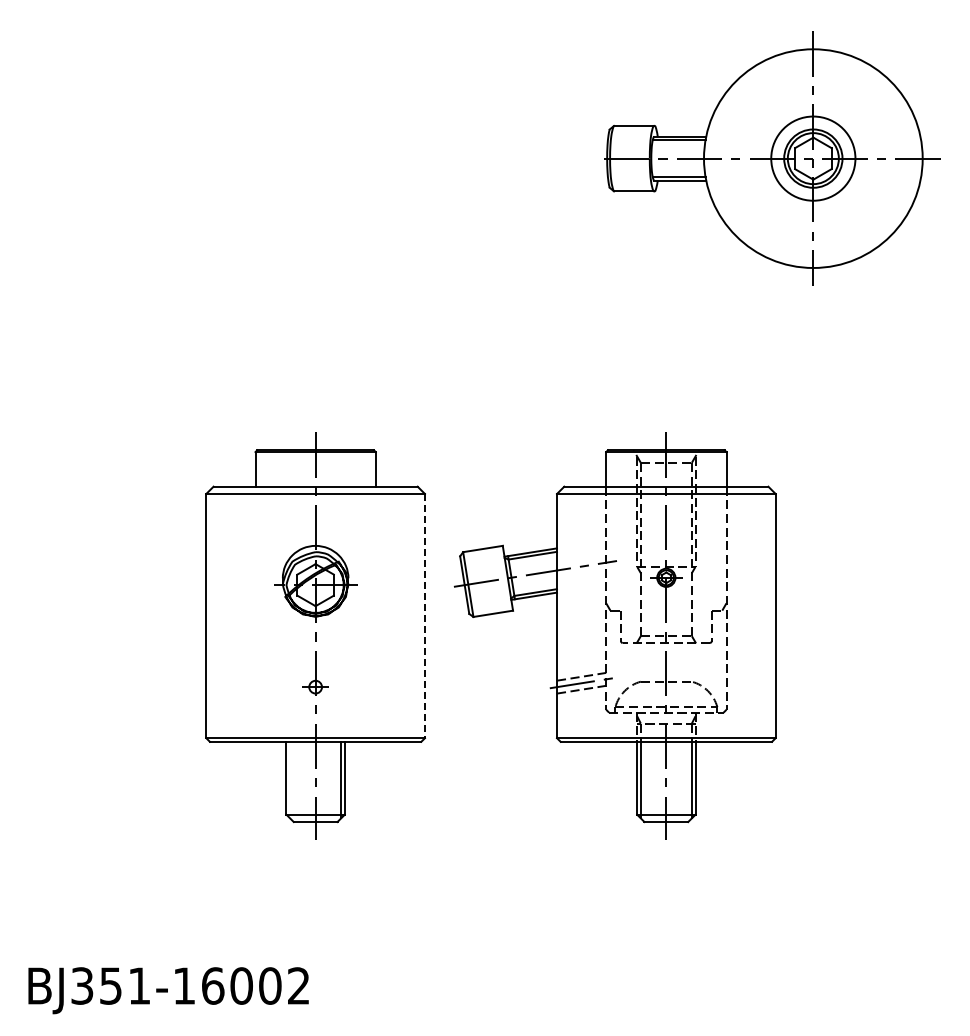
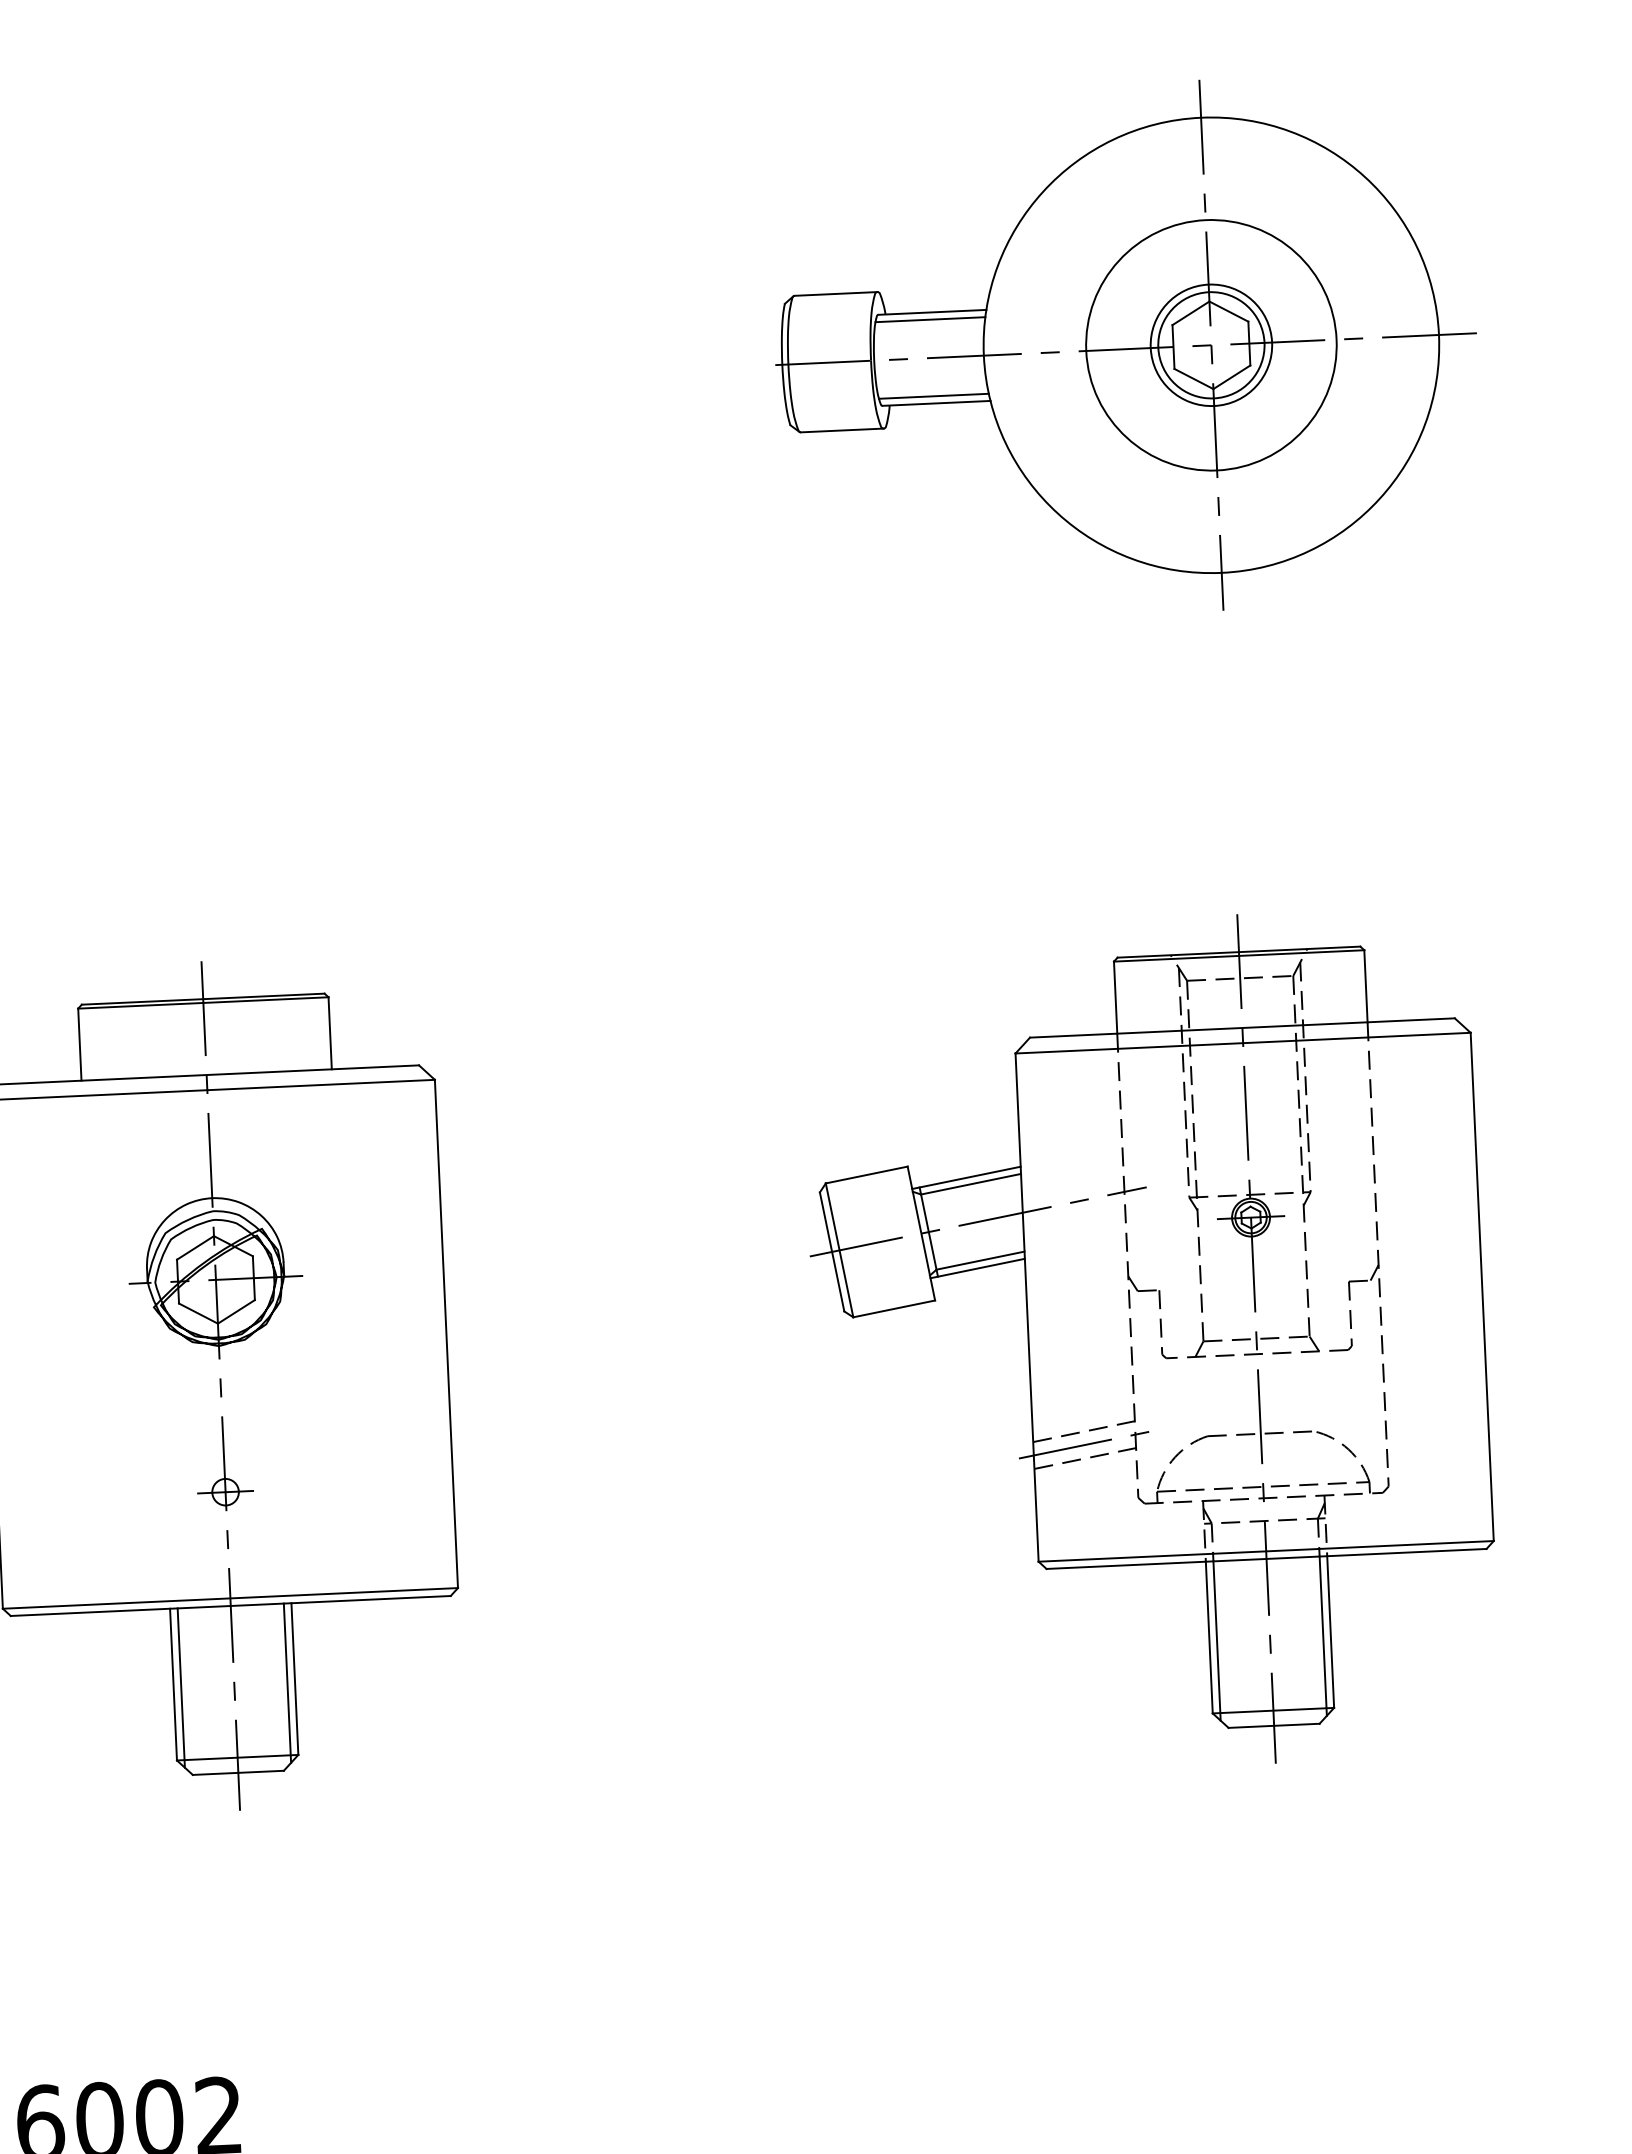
circle: (813, 158) -> (1211, 344), size x1.43
line: (424, 616) -> (445, 1334), dashed -> solid
part: (614, 635) -> (1148, 1342), moved
line: (290, 779) -> (182, 1686), added

